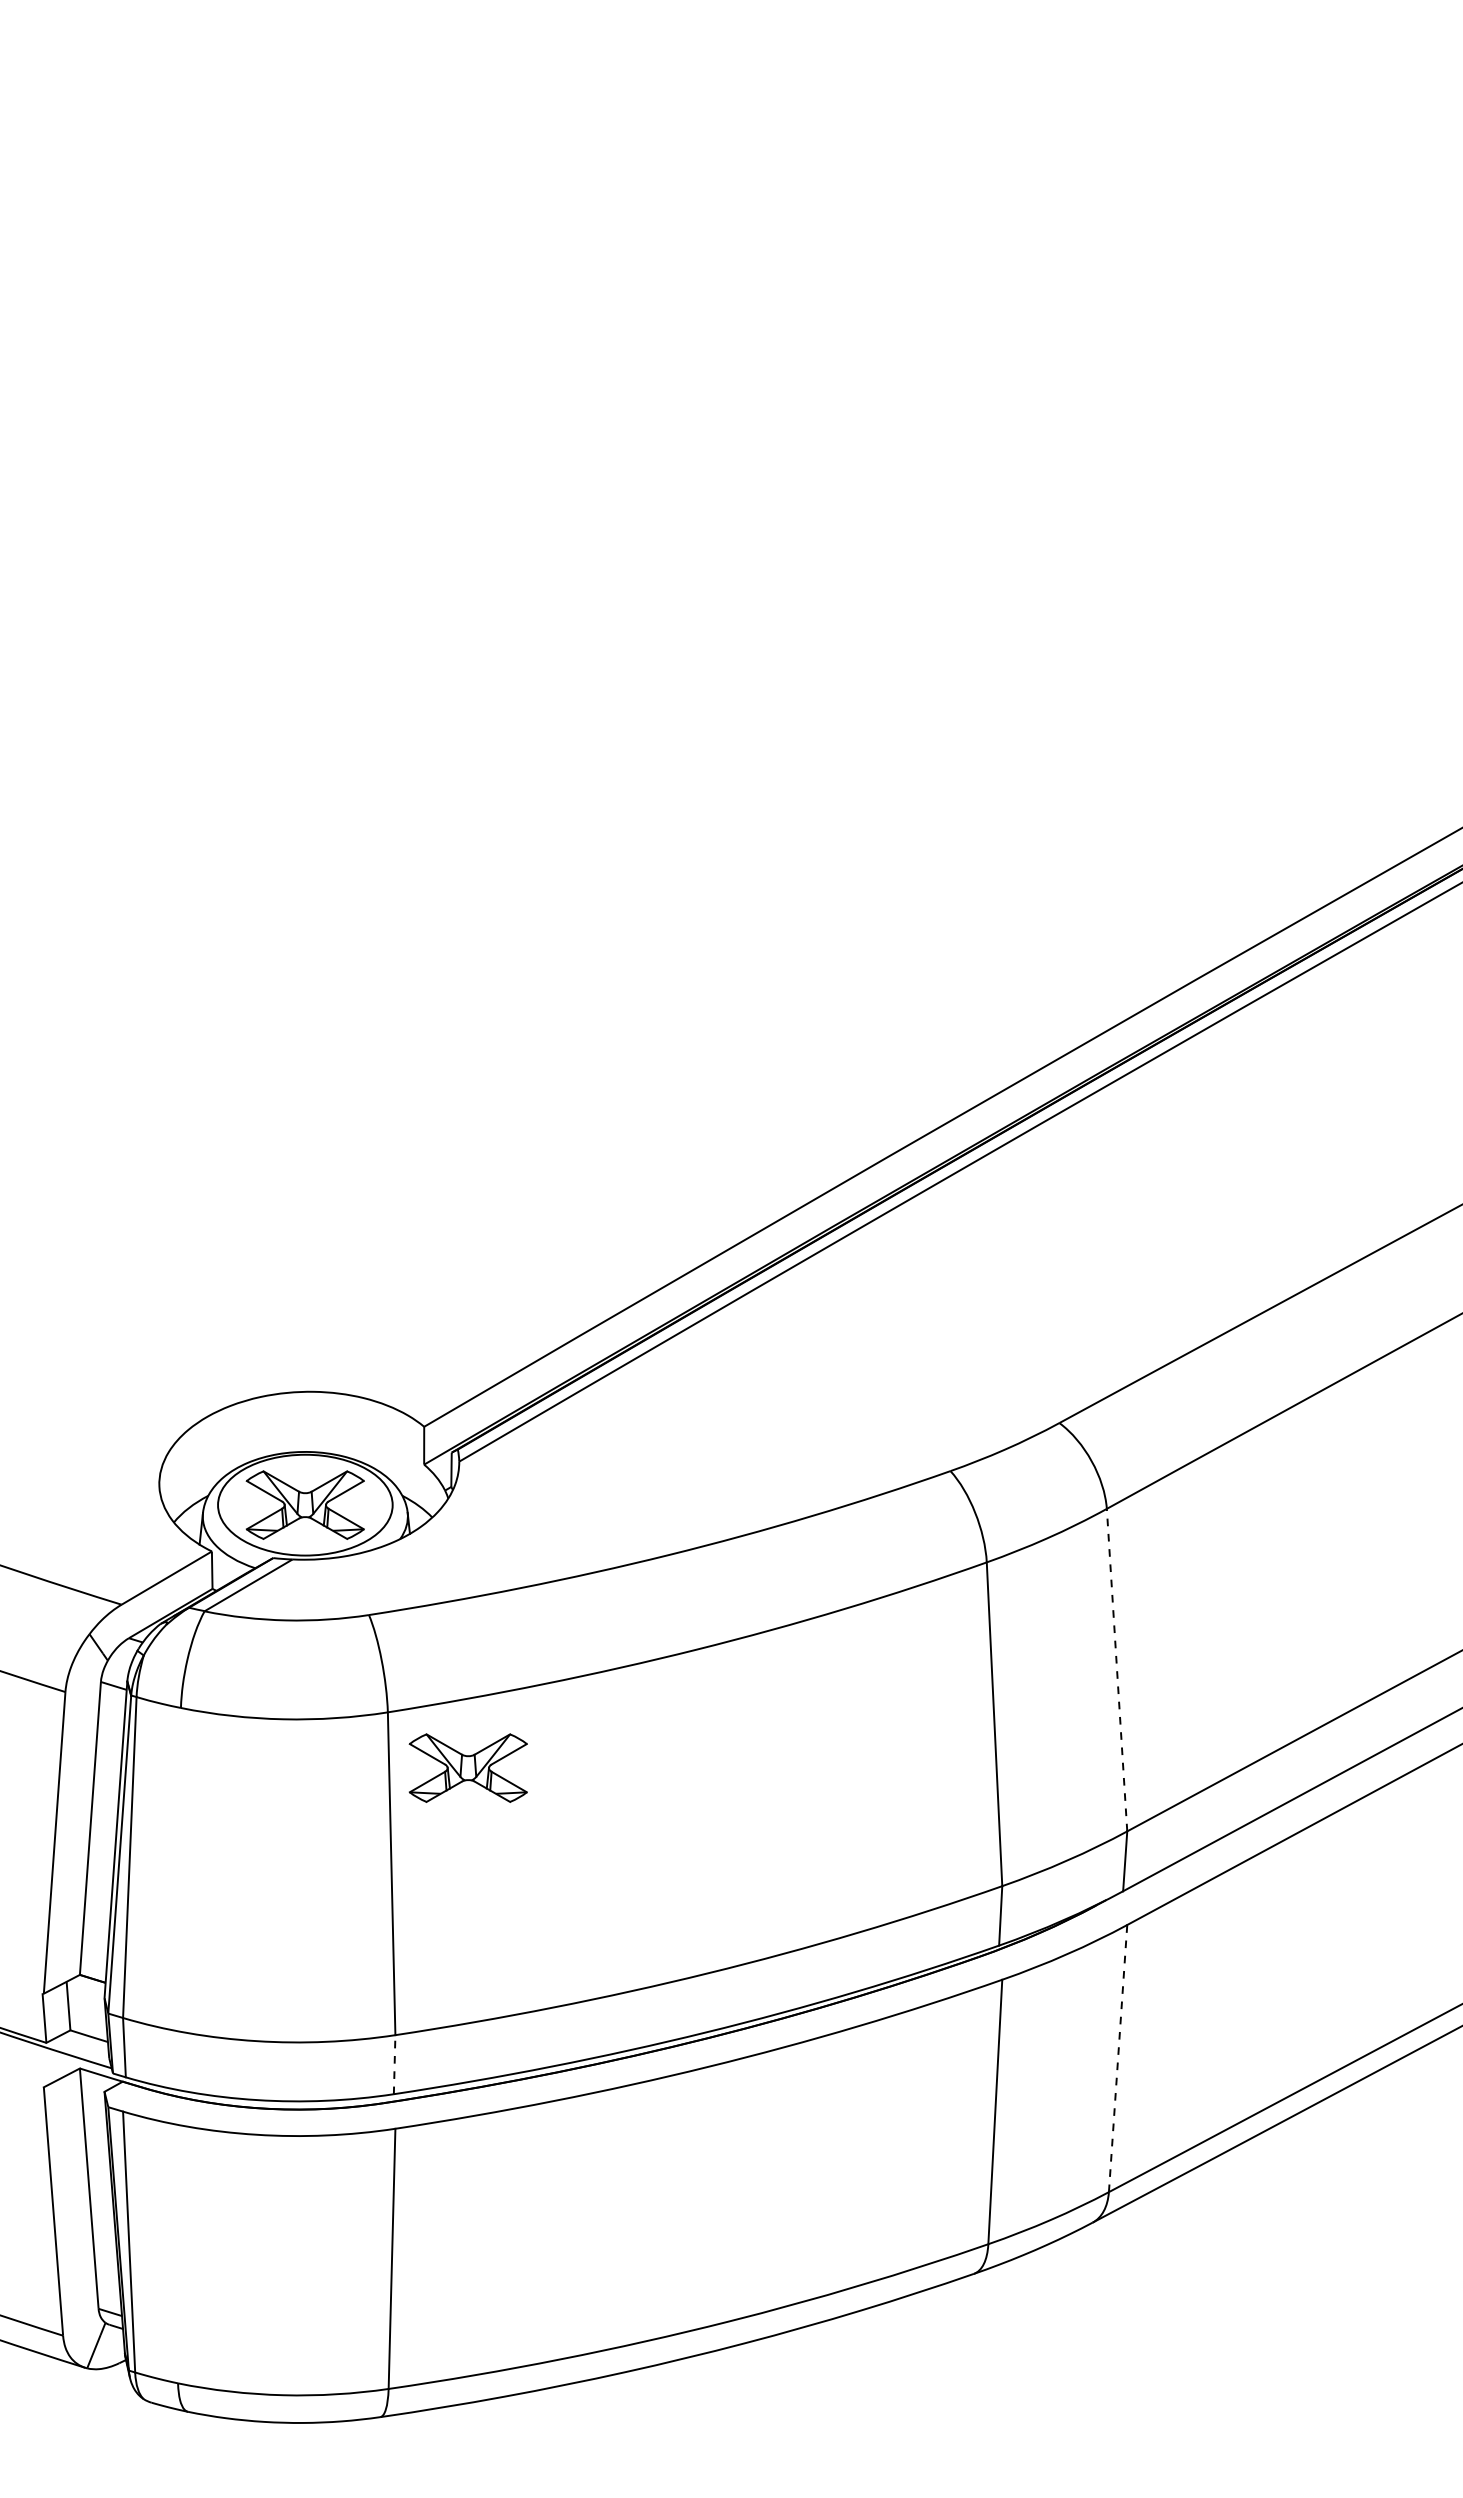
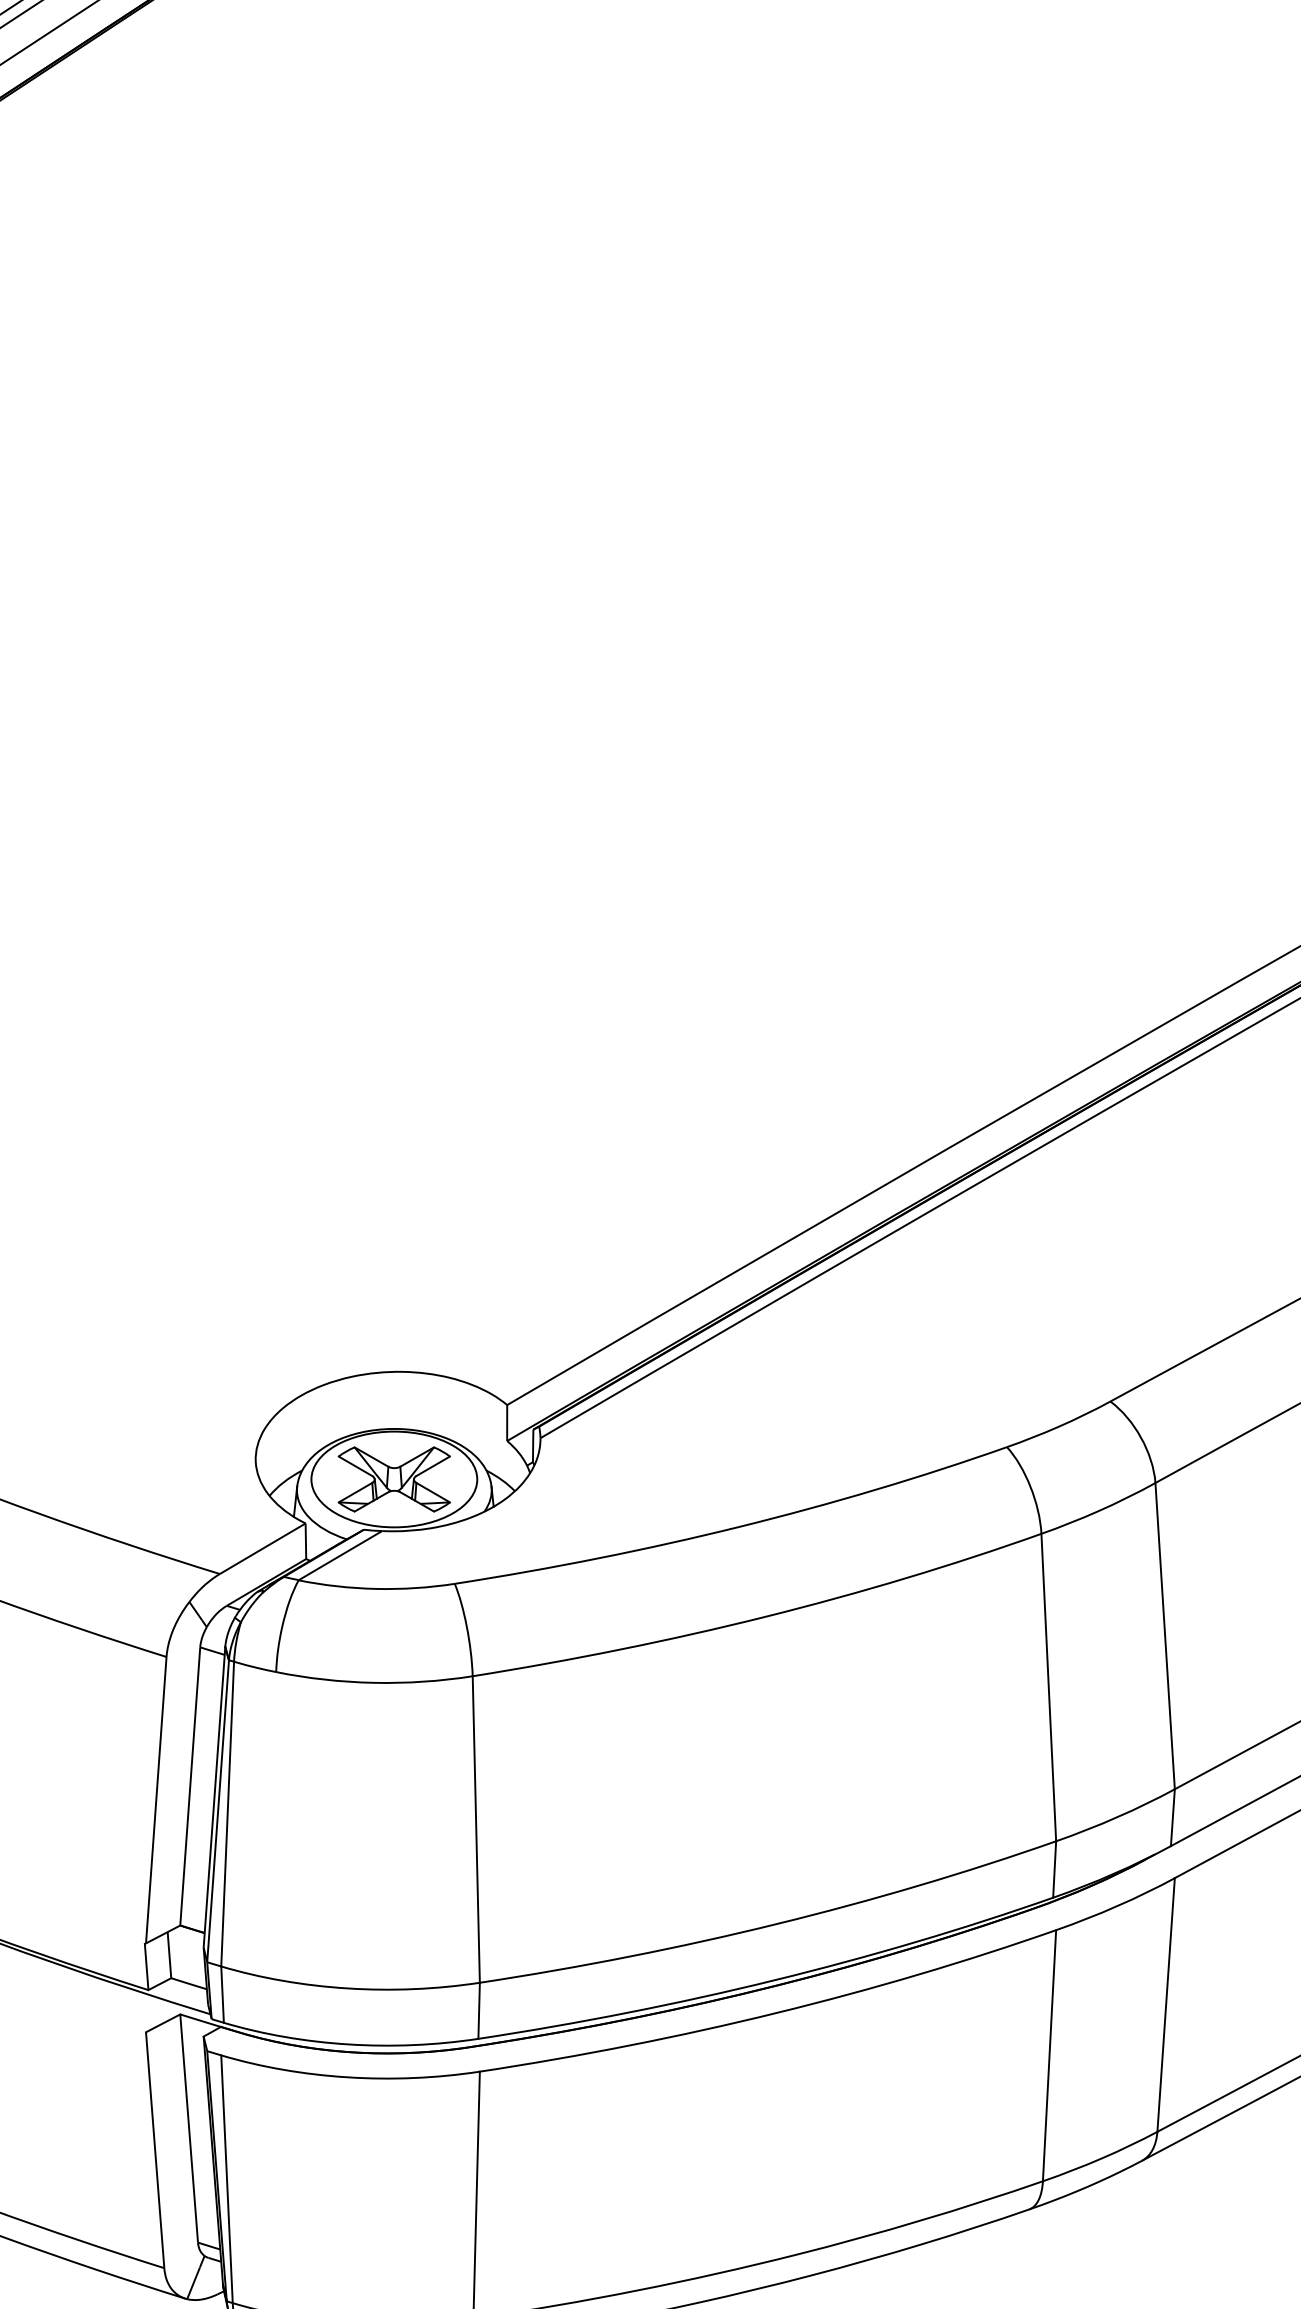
line: (1117, 1670) -> (1165, 1636), dashed -> solid
part: (467, 1767) -> (548, 1728), removed
line: (1118, 2058) -> (1166, 2004), dashed -> solid
line: (394, 2064) -> (479, 2010), dashed -> solid

